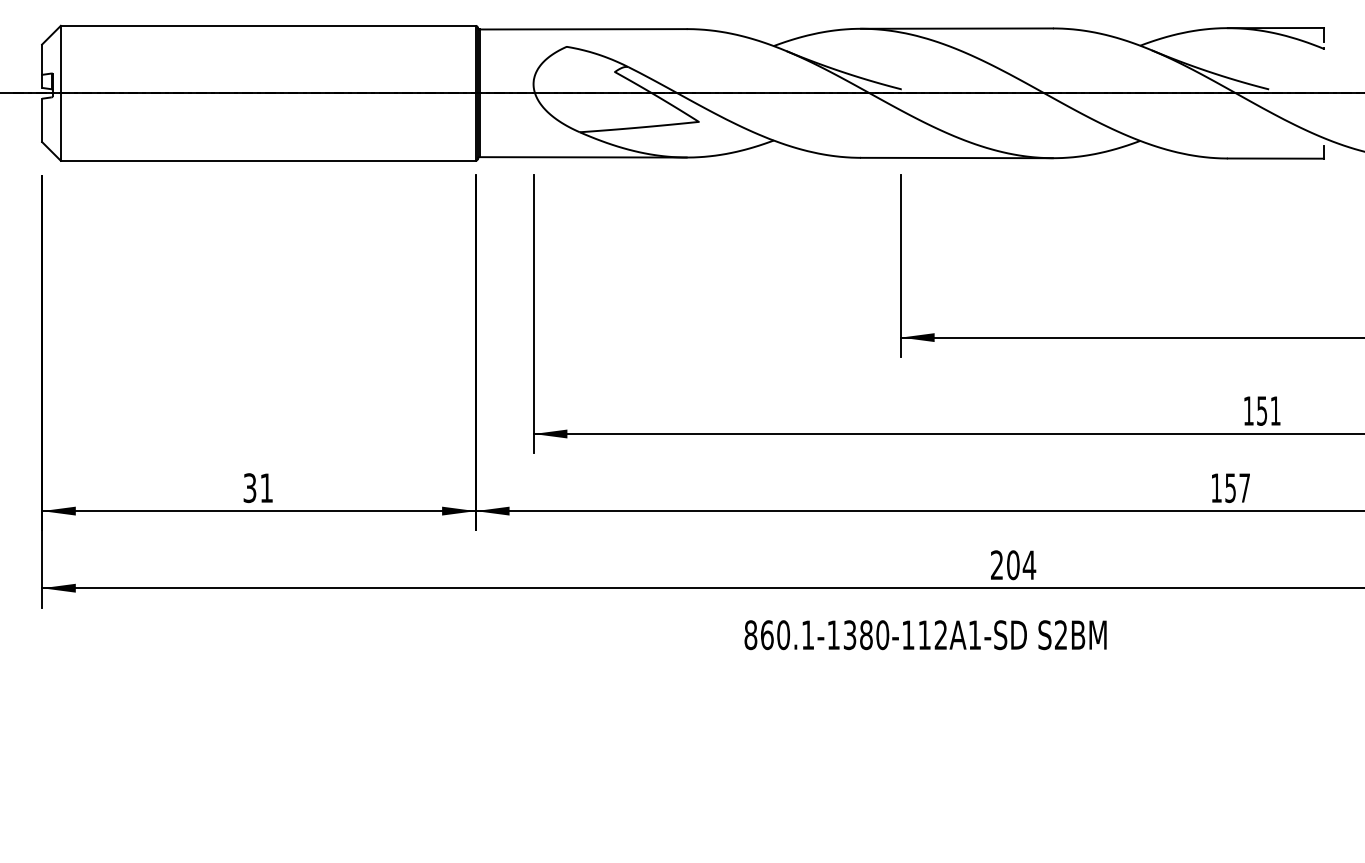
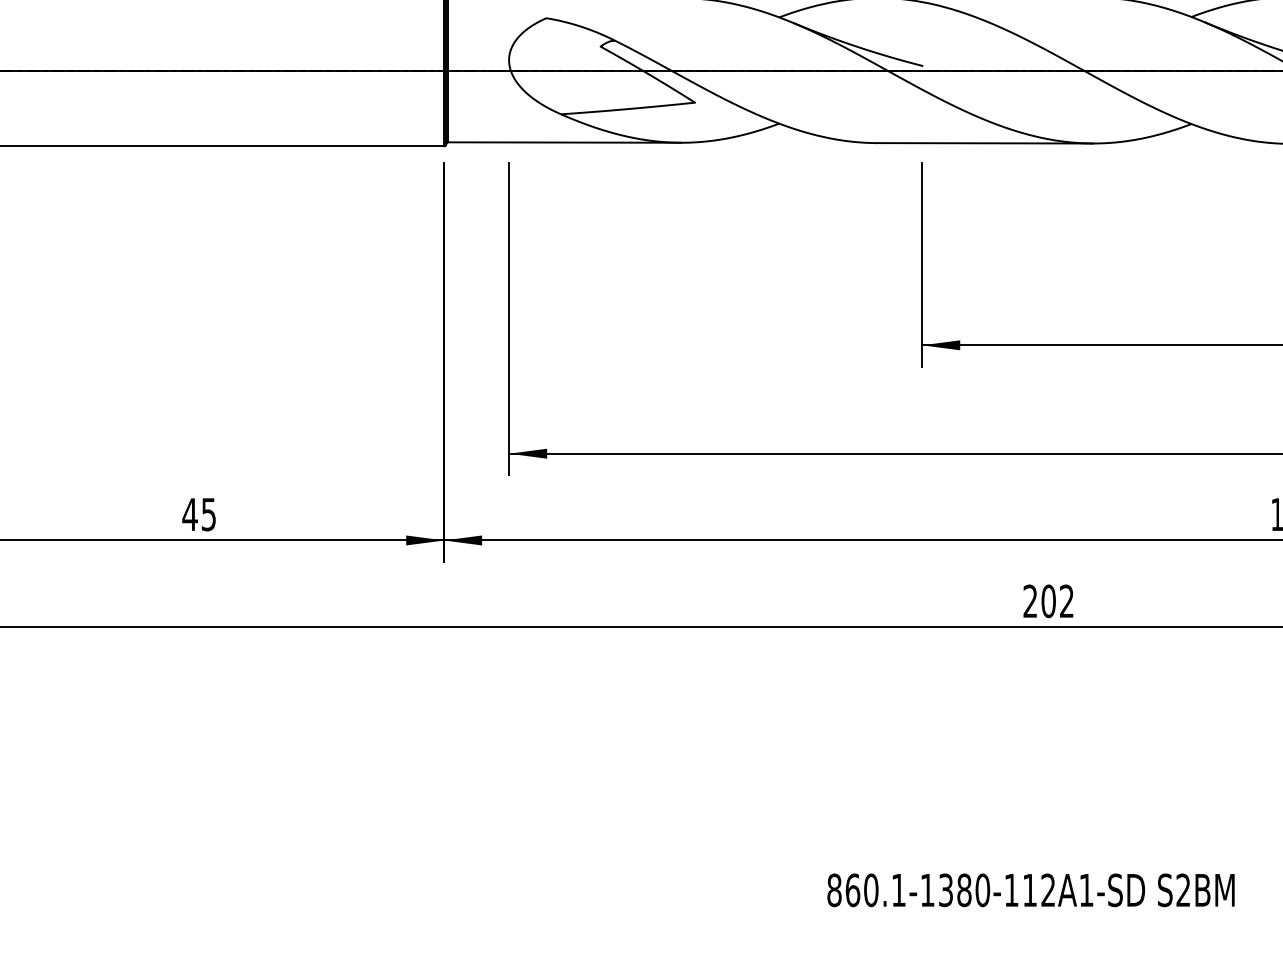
text: (257, 488) -> (198, 515), 31 -> 45
text: (1029, 564) -> (1066, 600), 204 -> 202
text: (925, 635) -> (1030, 890), moved

